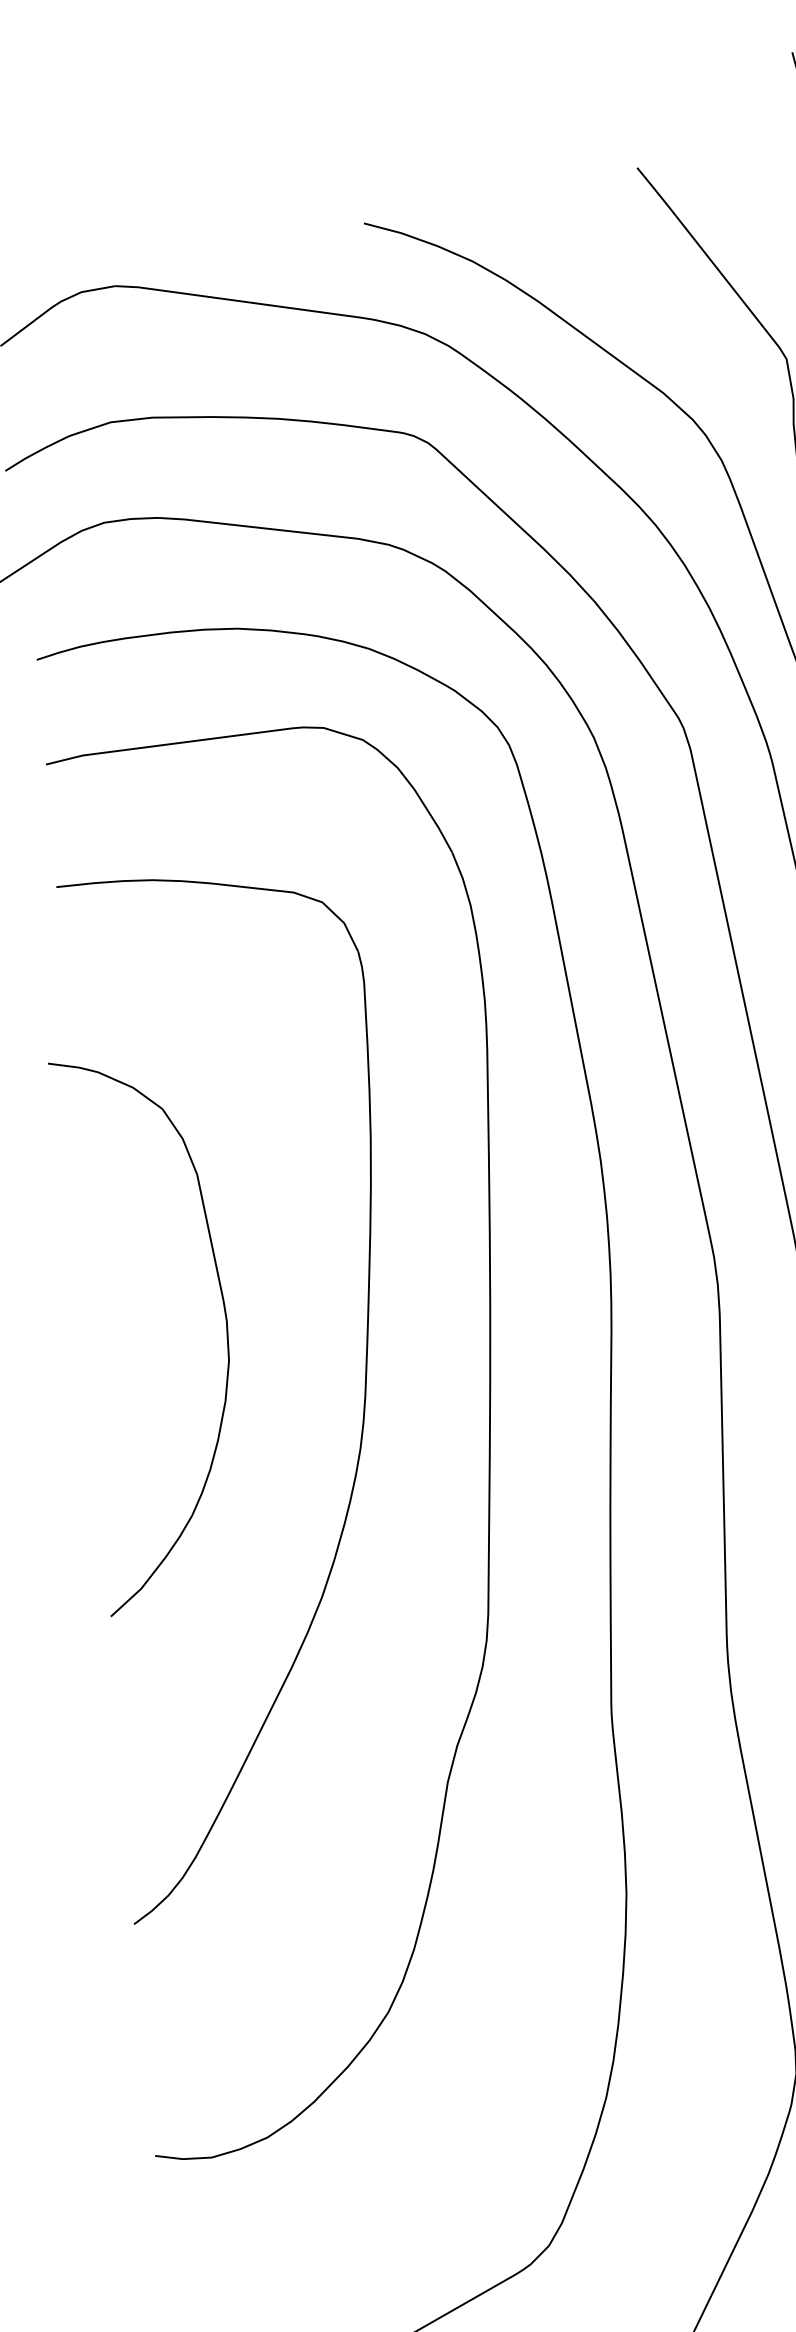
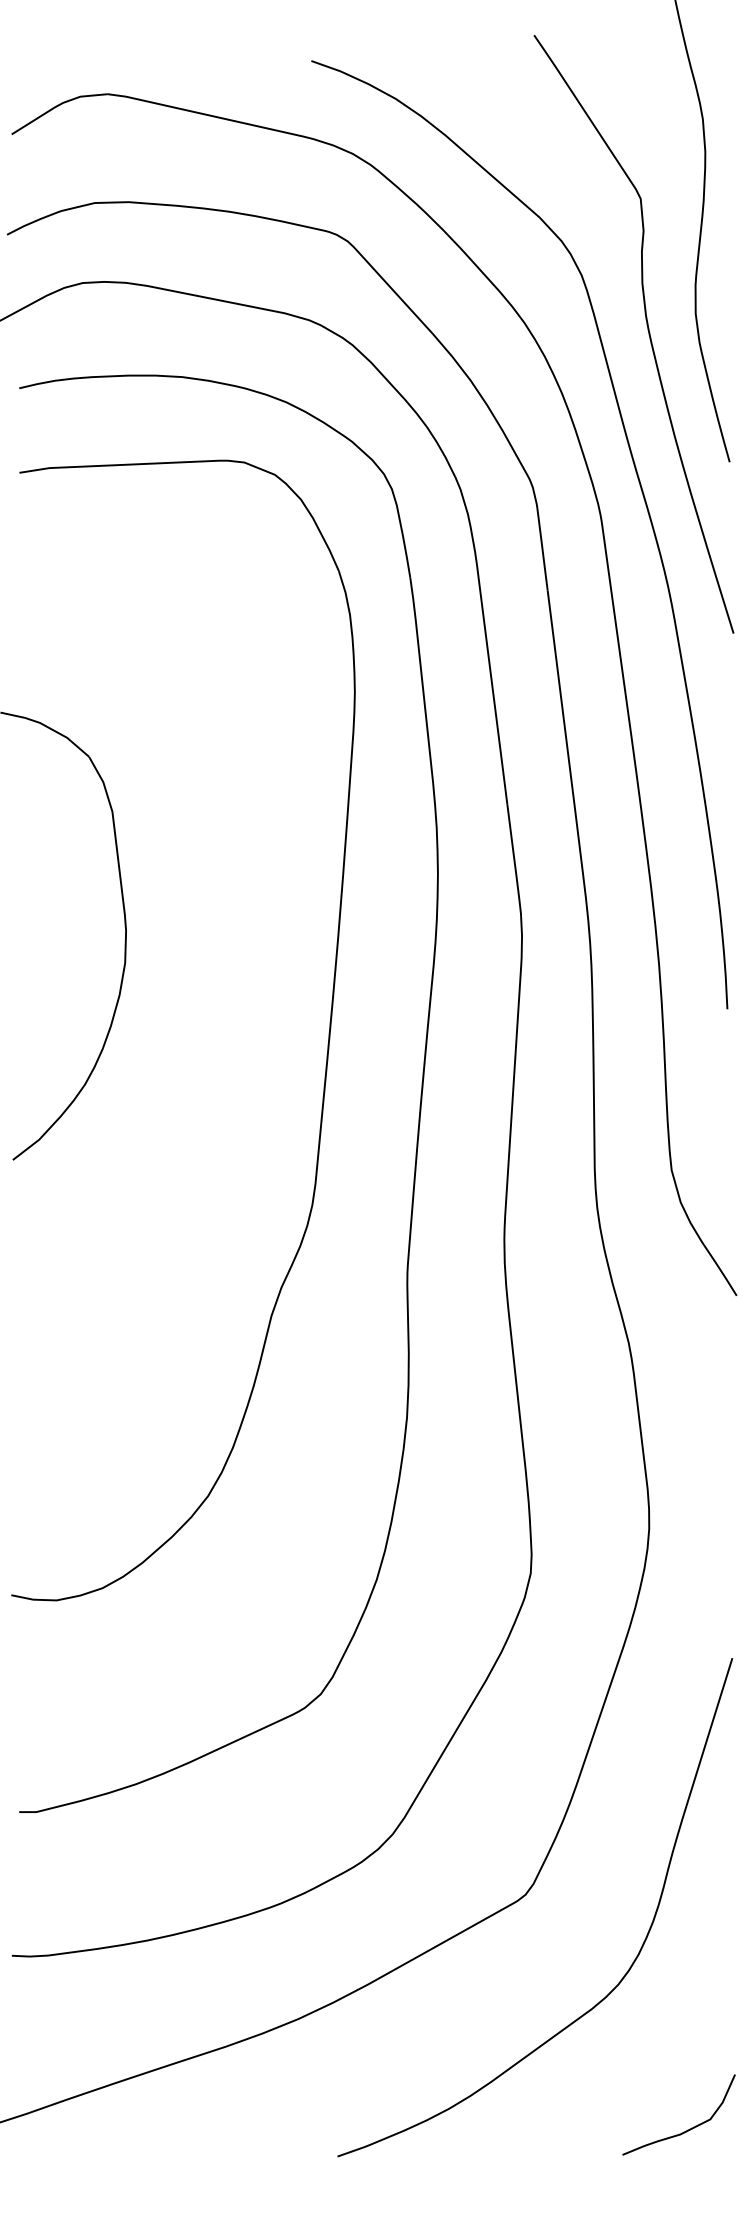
part: (363, 1398) -> (230, 1002), removed

